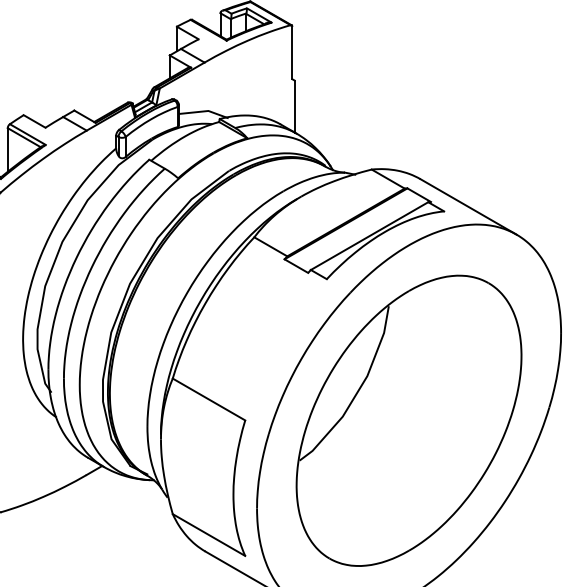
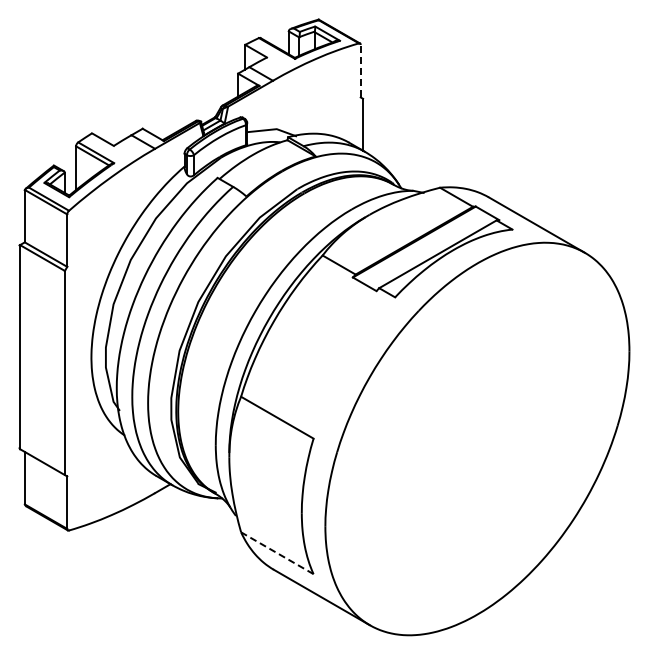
line: (292, 52) -> (360, 70), solid -> dashed
part: (409, 421) -> (477, 439), removed
line: (209, 535) -> (277, 553), solid -> dashed

